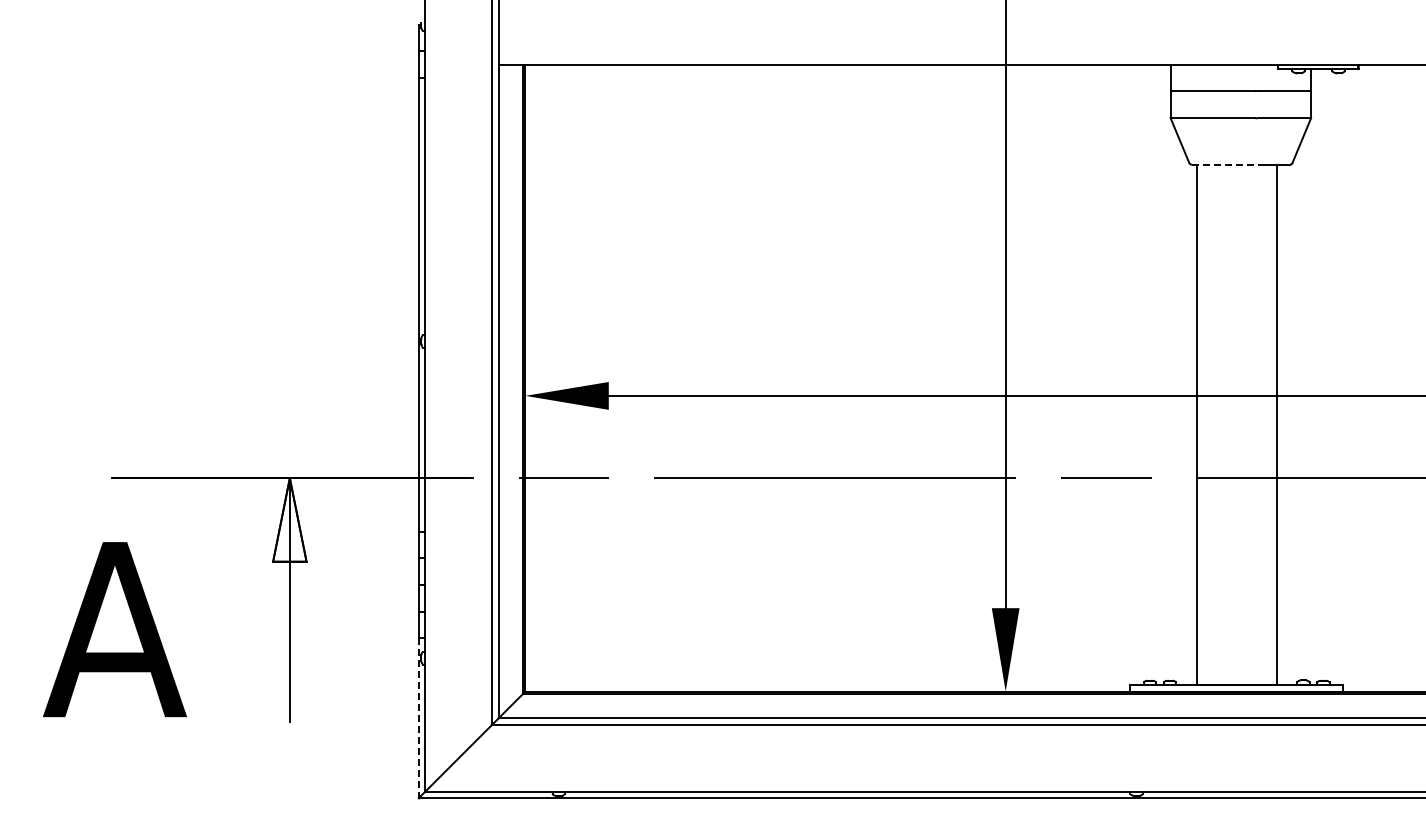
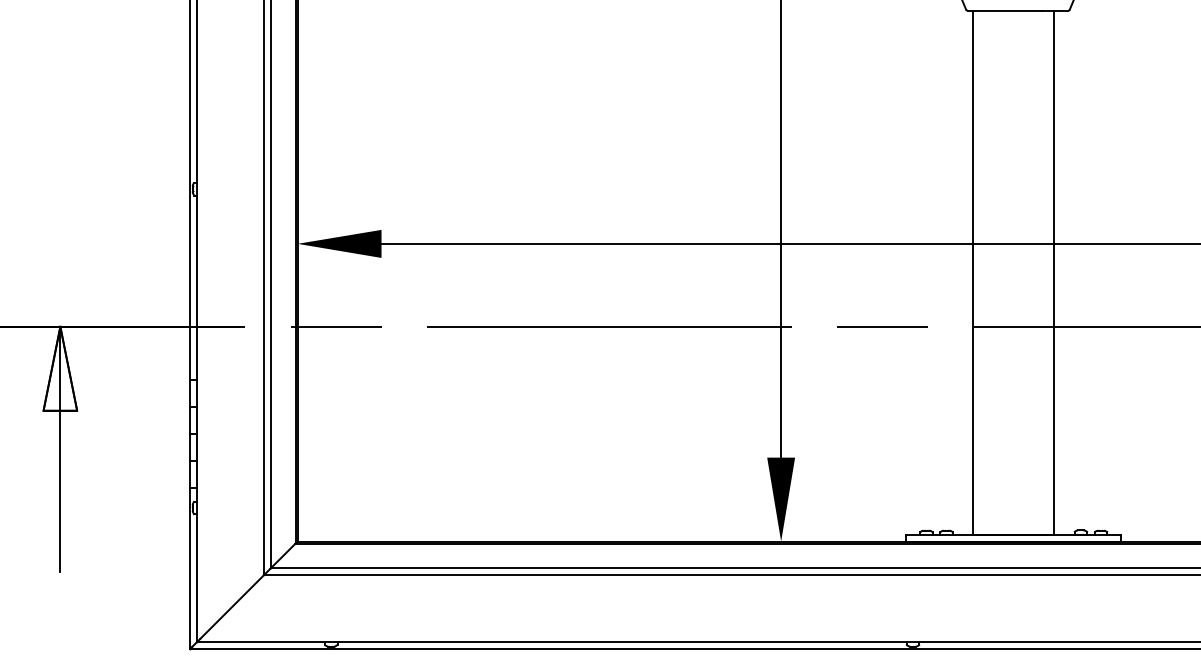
line: (1228, 164) -> (1005, 10), dashed -> solid
line: (418, 718) -> (189, 568), dashed -> solid

